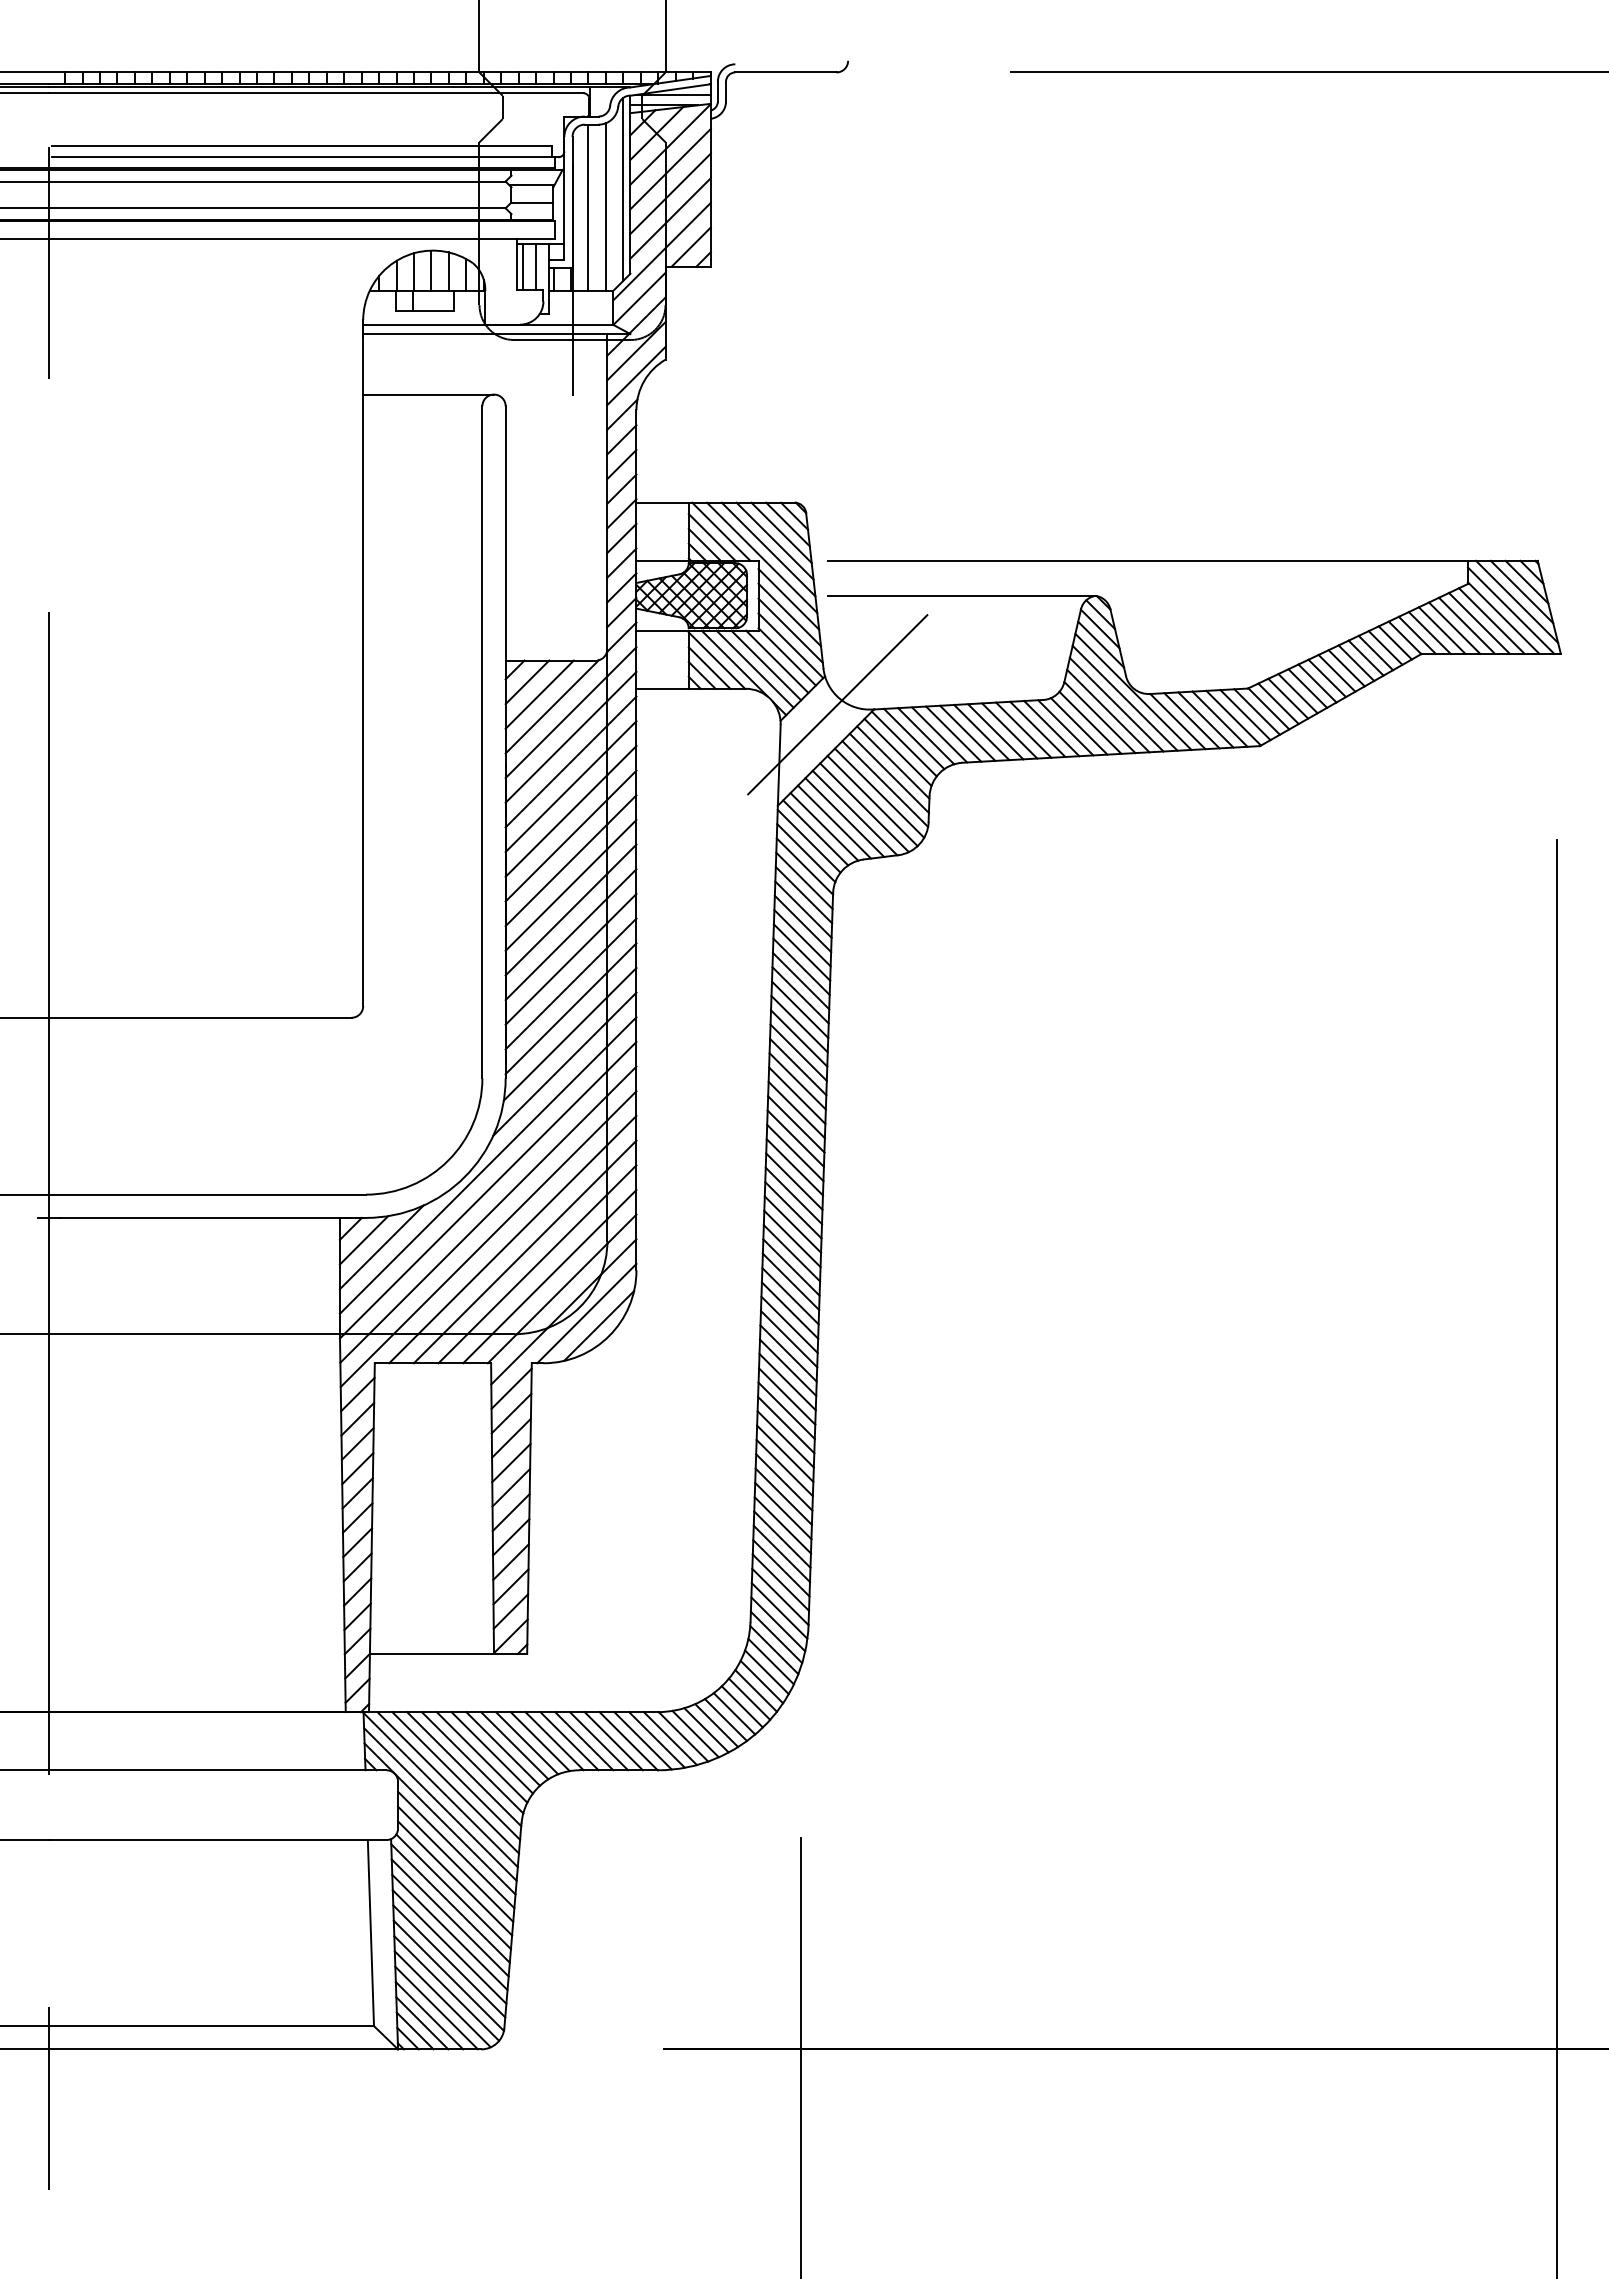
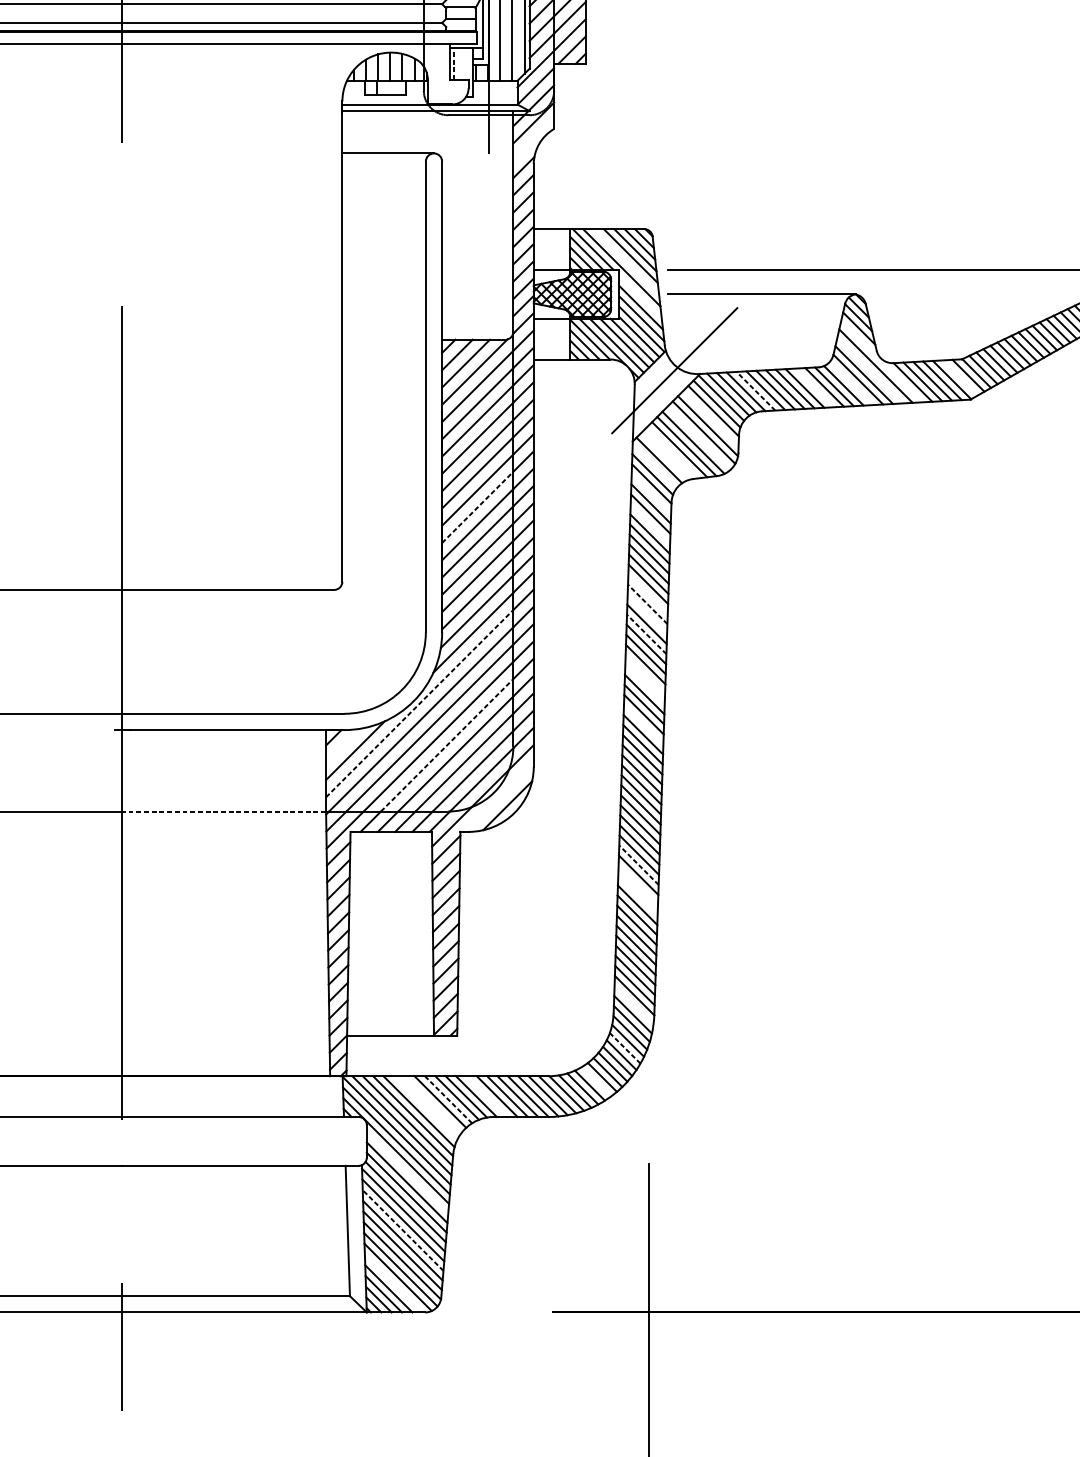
line: (536, 266) -> (463, 63), removed
line: (523, 267) -> (454, 64), solid -> dashed
line: (636, 375) -> (533, 140), removed
line: (768, 549) -> (626, 261), removed
line: (788, 599) -> (640, 296), removed
line: (1133, 691) -> (881, 361), removed
line: (1116, 704) -> (870, 370), removed
line: (1245, 715) -> (960, 378), removed
line: (1090, 722) -> (851, 383), removed
line: (1037, 728) -> (814, 387), removed
line: (953, 734) -> (755, 391), solid -> dashed
line: (888, 772) -> (710, 418), removed
line: (872, 801) -> (699, 438), removed
line: (834, 821) -> (672, 452), removed
line: (824, 826) -> (665, 455), removed
line: (808, 840) -> (654, 465), removed
line: (804, 880) -> (651, 493), removed
line: (556, 899) -> (477, 507), solid -> dashed
line: (802, 923) -> (650, 523), removed
line: (799, 1024) -> (647, 594), removed
line: (799, 1038) -> (647, 604), solid -> dashed
line: (798, 1052) -> (647, 614), removed
line: (797, 1081) -> (646, 634), solid -> dashed
line: (795, 1138) -> (645, 674), removed
line: (795, 1152) -> (645, 684), removed
line: (474, 1179) -> (420, 703), solid -> dashed
line: (793, 1210) -> (643, 724), removed
line: (512, 1239) -> (446, 745), solid -> dashed
line: (363, 1240) -> (342, 745), removed
line: (586, 1313) -> (498, 797), removed
line: (194, 1334) -> (224, 811), solid -> dashed
line: (786, 1410) -> (638, 864), solid -> dashed
line: (785, 1439) -> (638, 885), removed
line: (785, 1453) -> (638, 895), removed
line: (779, 1610) -> (633, 1005), removed
line: (766, 1672) -> (624, 1048), solid -> dashed
line: (725, 1719) -> (596, 1081), removed
line: (569, 1741) -> (486, 1096), removed
line: (514, 1745) -> (448, 1099), solid -> dashed
line: (491, 1752) -> (432, 1104), removed
line: (481, 1757) -> (425, 1108), removed
line: (456, 1849) -> (407, 1172), removed
line: (449, 1932) -> (402, 1230), solid -> dashed
line: (436, 2007) -> (393, 1283), removed

